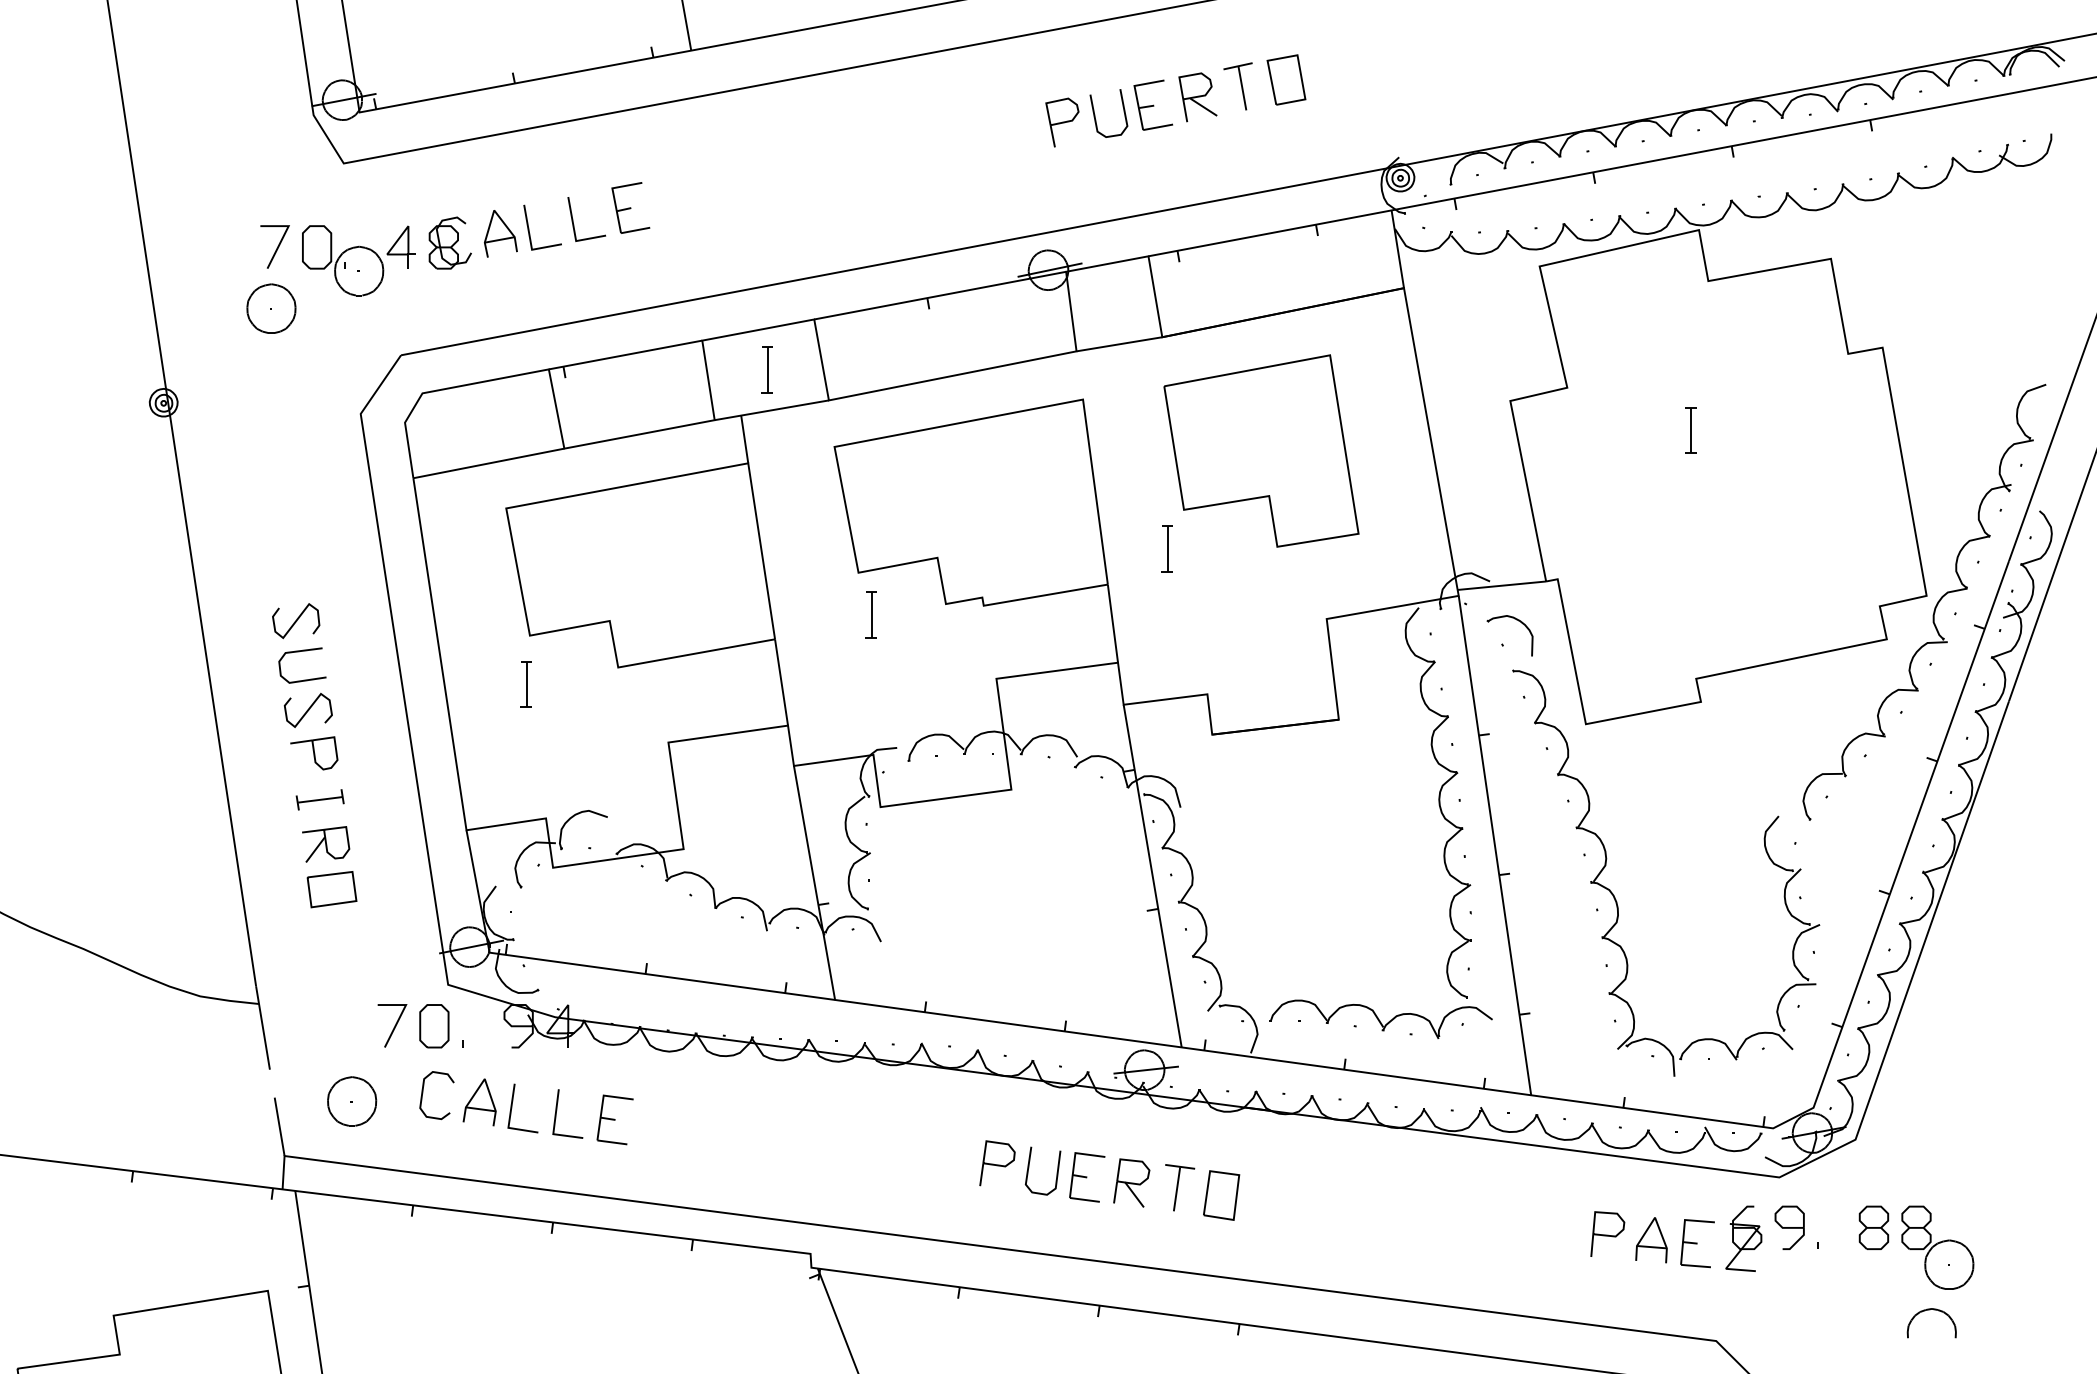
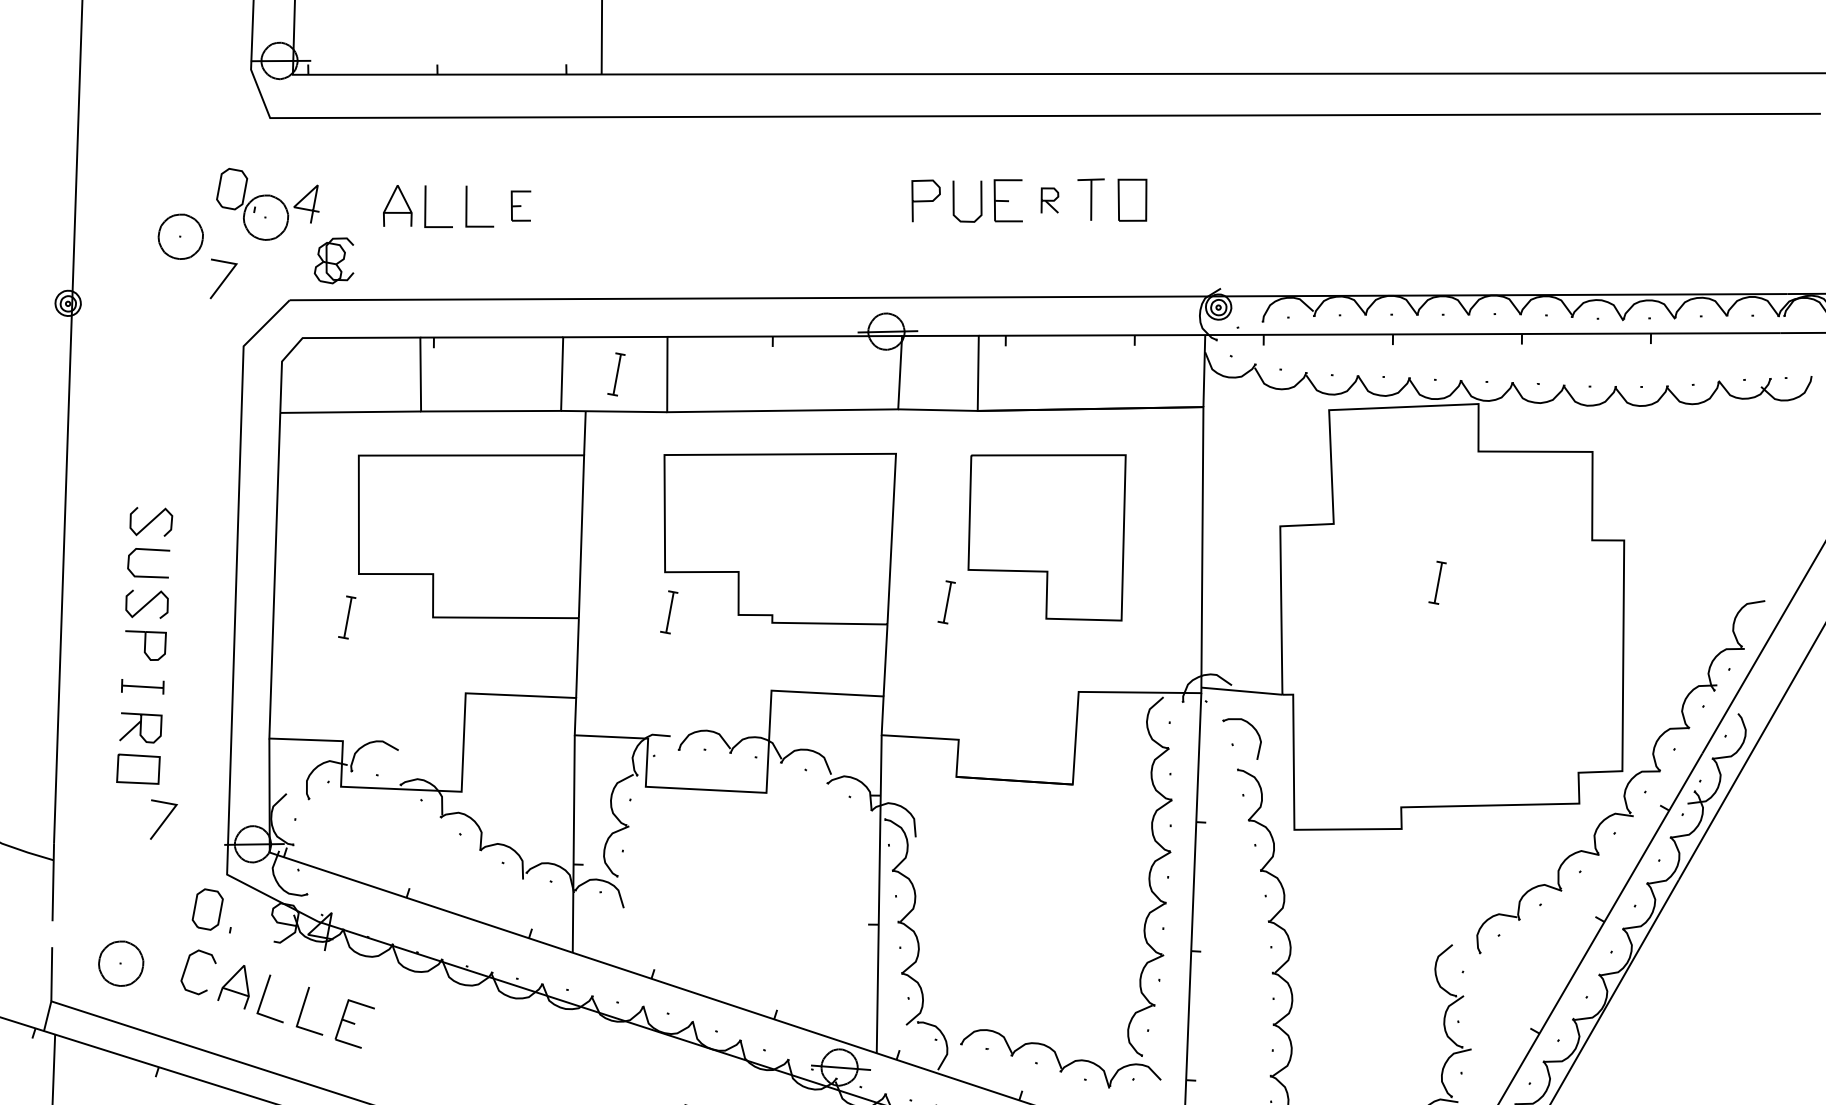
part: (1197, 97) -> (1049, 201), size x0.6
part: (630, 207) -> (520, 205), size x0.7
part: (449, 242) -> (335, 259), moved
line: (276, 248) -> (221, 282), moved
line: (394, 1025) -> (162, 821), moved

